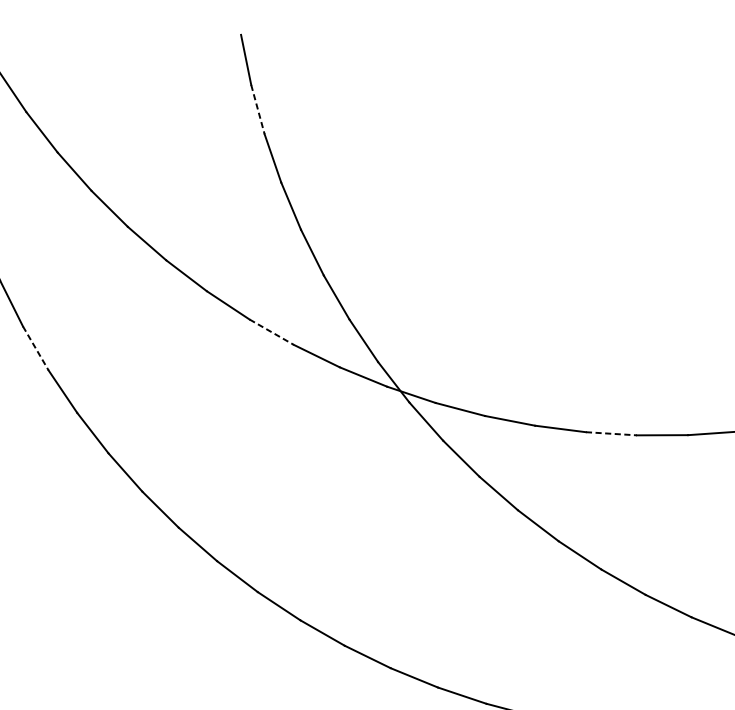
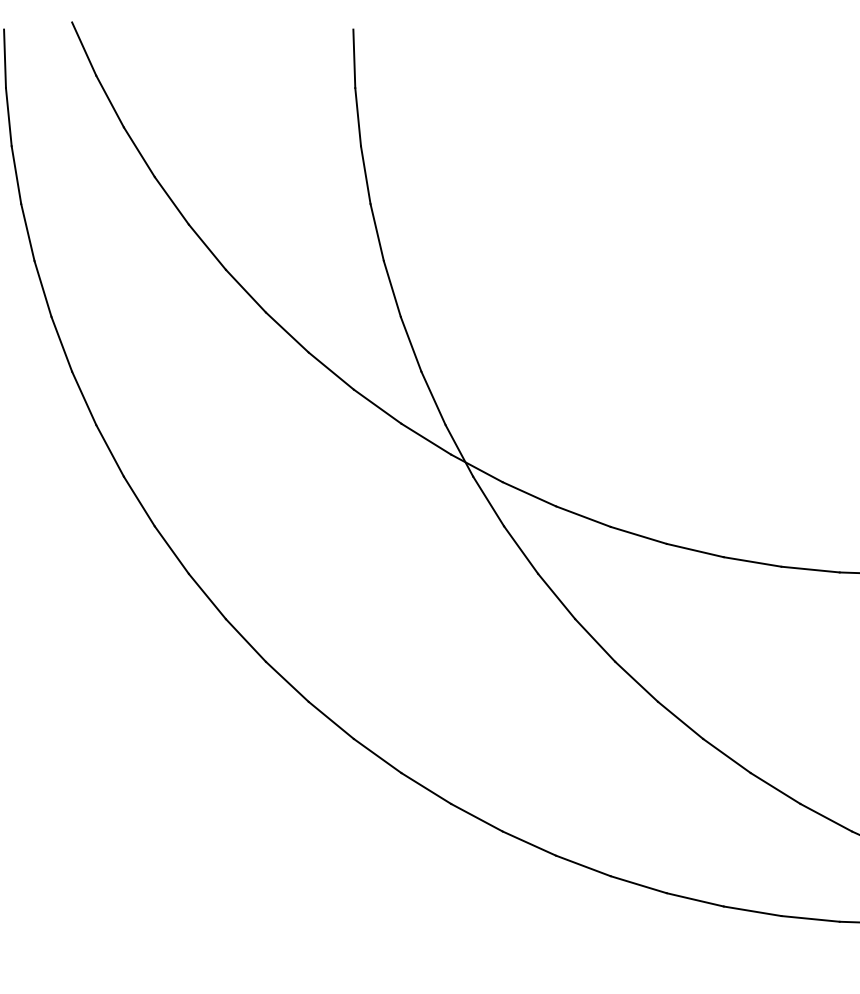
line: (258, 109) -> (358, 117), dashed -> solid
line: (272, 332) -> (331, 371), dashed -> solid
line: (36, 348) -> (62, 344), dashed -> solid
line: (611, 433) -> (695, 550), dashed -> solid

